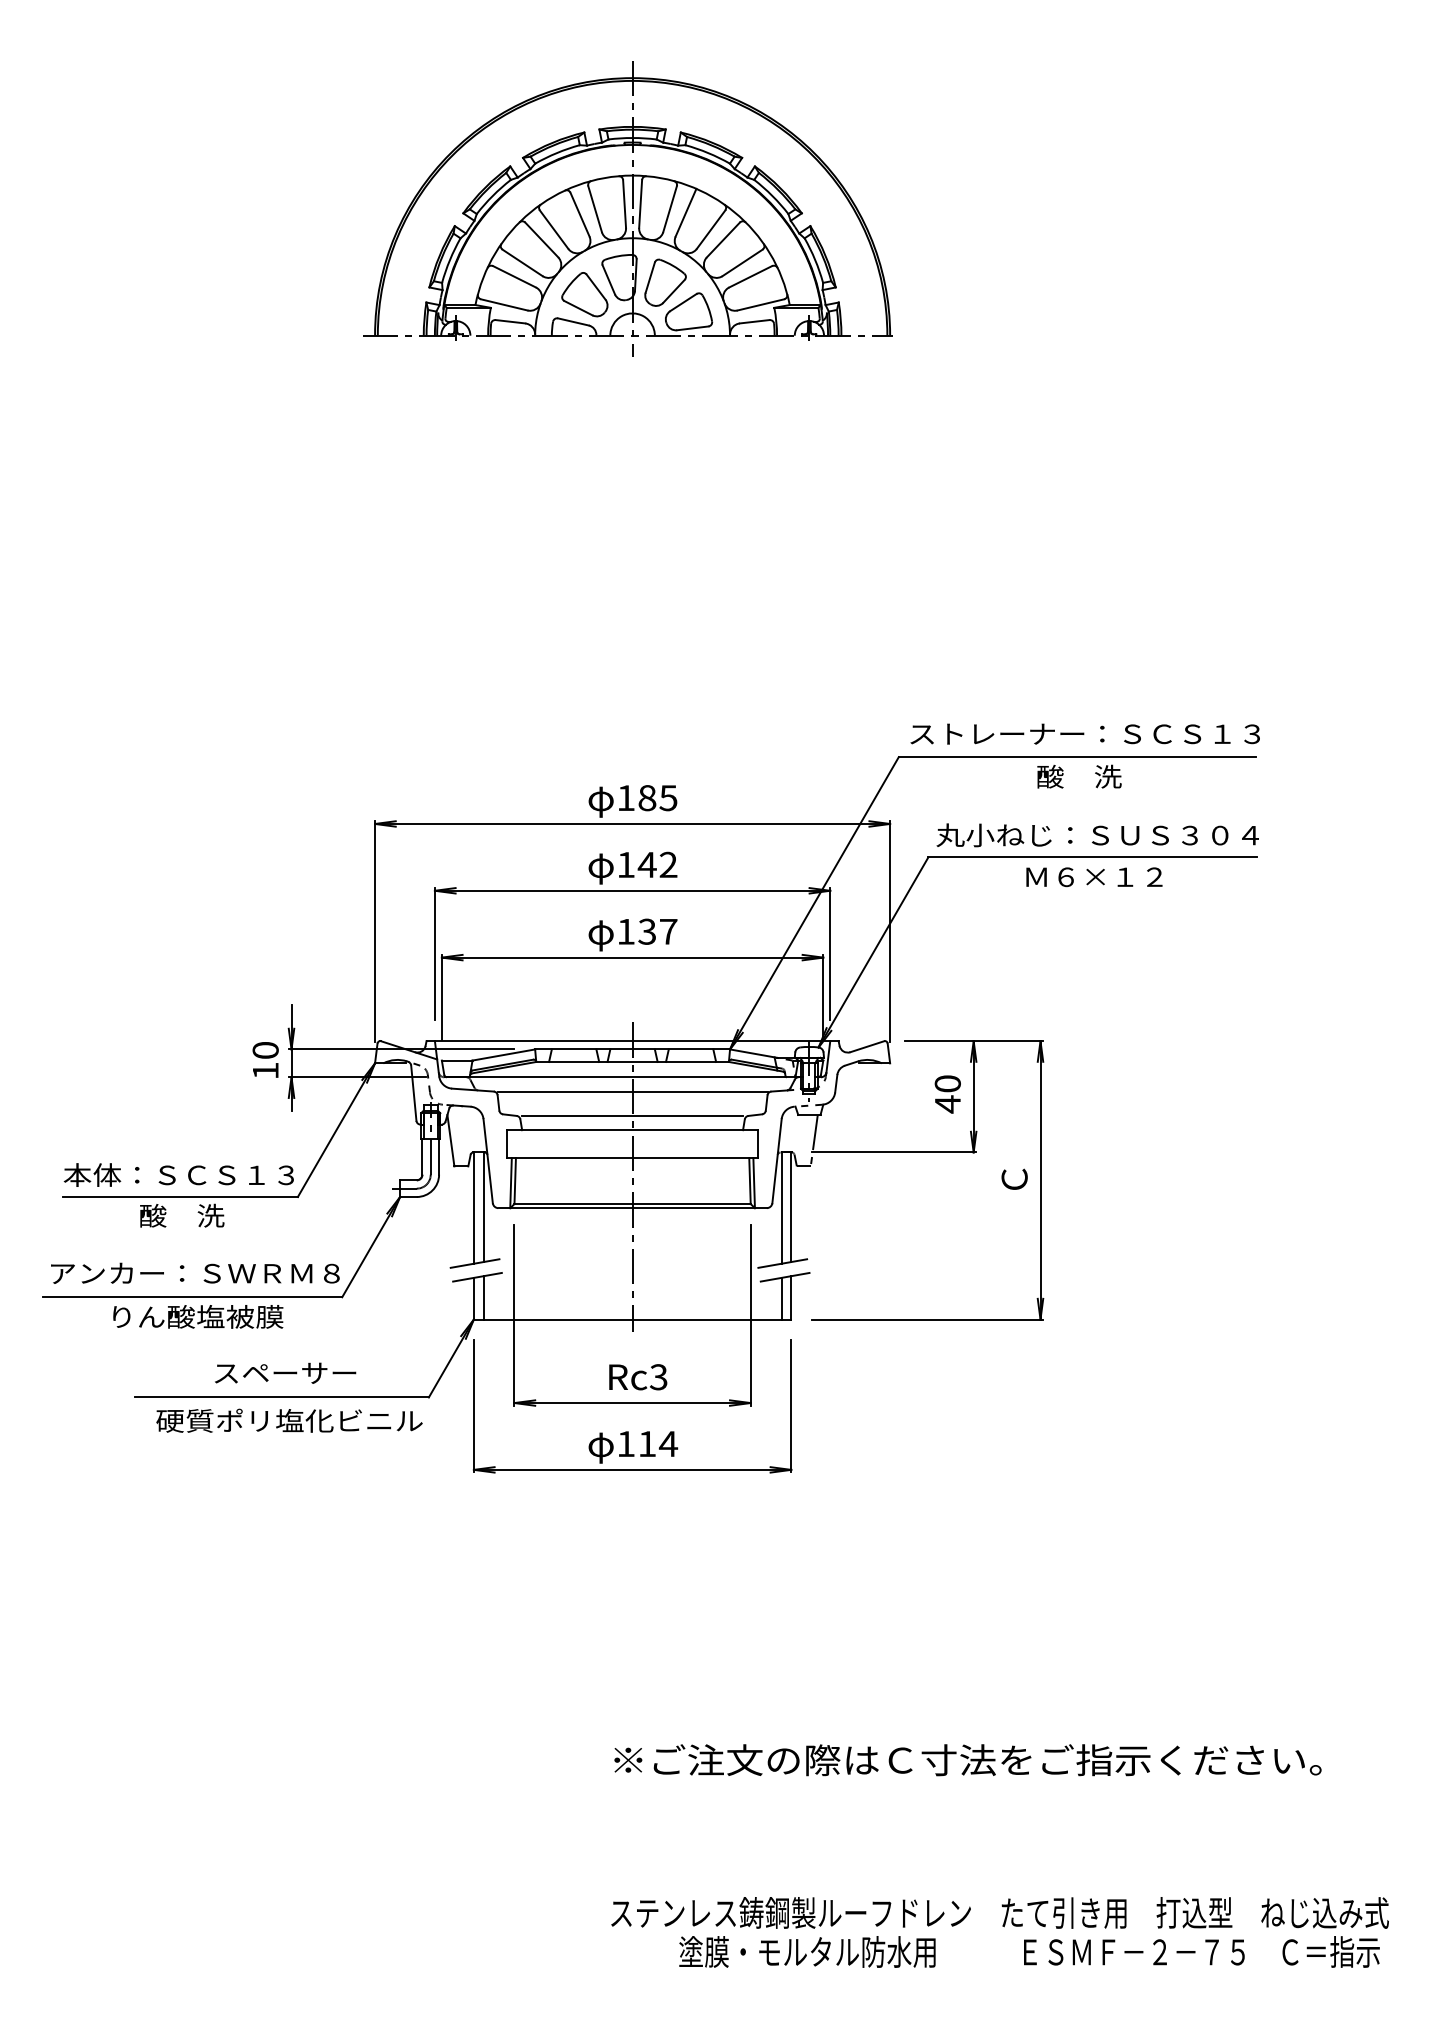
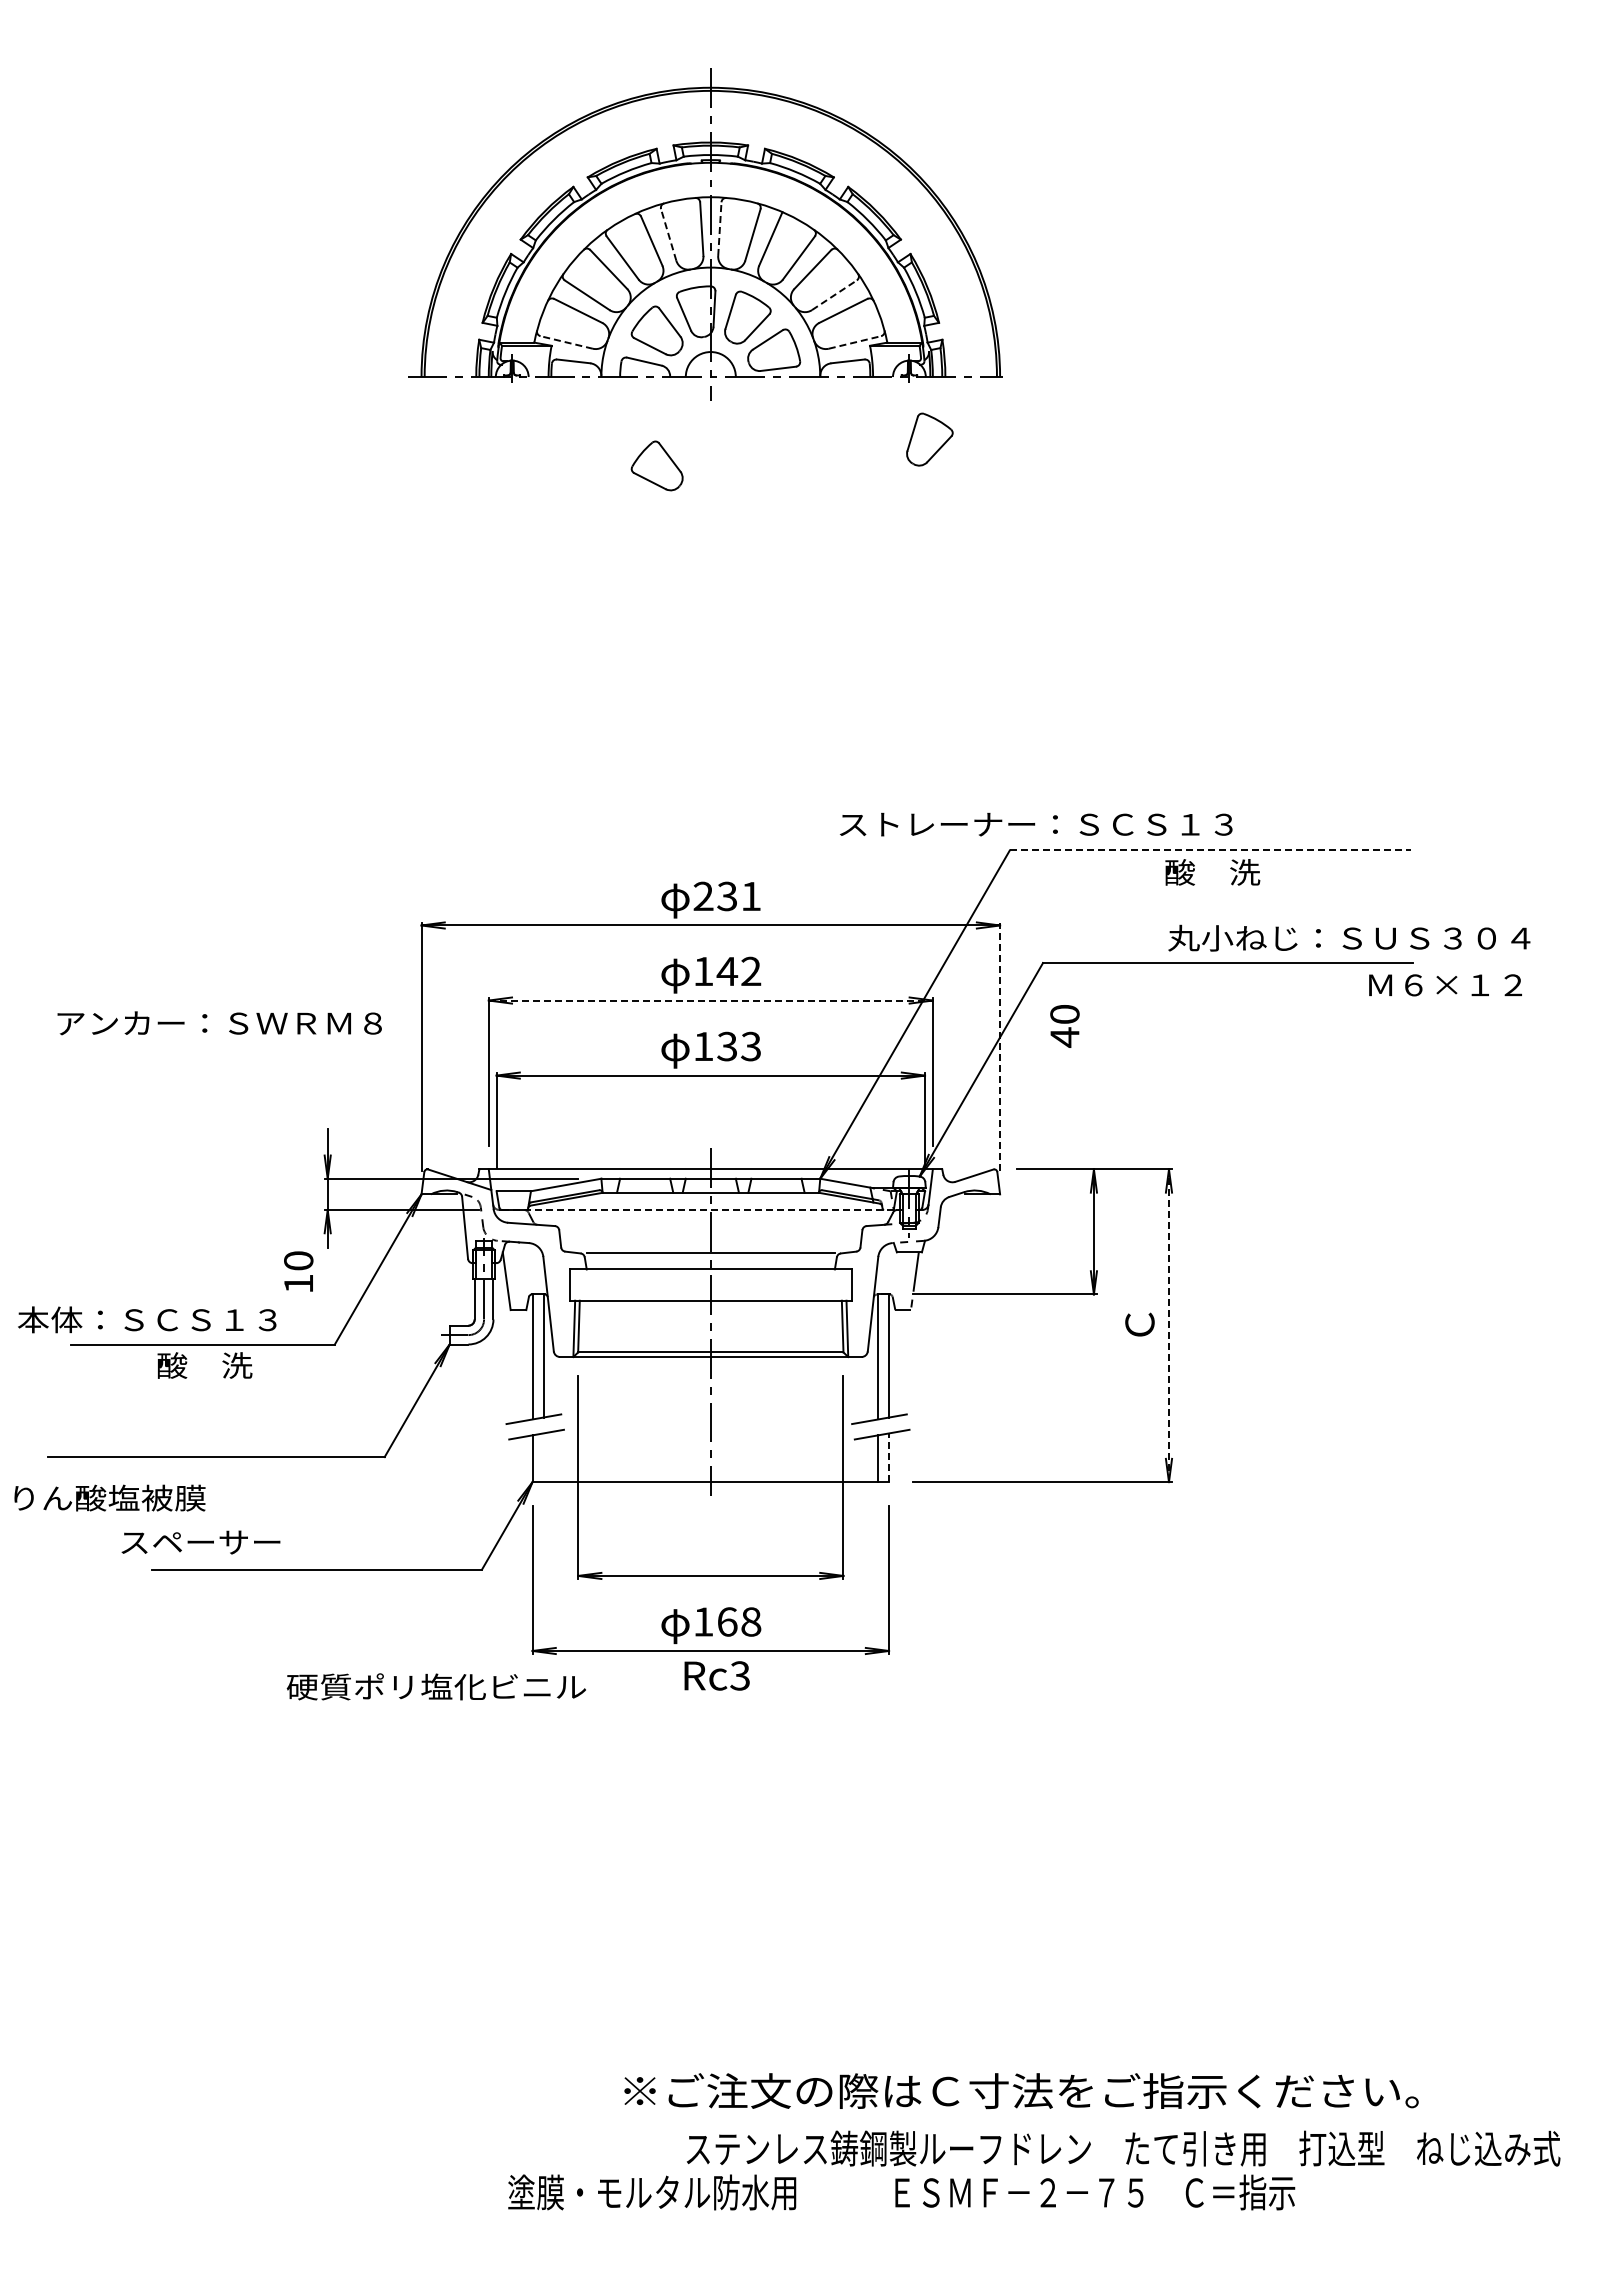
line: (640, 204) -> (719, 229), solid -> dashed
line: (594, 208) -> (668, 234), solid -> dashed
line: (742, 263) -> (834, 295), solid -> dashed
line: (504, 304) -> (566, 342), solid -> dashed
line: (760, 304) -> (854, 342), solid -> dashed
part: (827, 391) -> (929, 439), added
part: (584, 414) -> (656, 465), added
text: (1085, 734) -> (1036, 824), moved
line: (1077, 757) -> (1210, 850), solid -> dashed
text: (646, 798) -> (726, 896), 185 -> 231
text: (1097, 834) -> (1349, 937), moved
text: (1094, 877) -> (1445, 985), moved
line: (633, 890) -> (711, 1000), solid -> dashed
text: (668, 931) -> (751, 1046), 137 -> 133
line: (890, 931) -> (1000, 1046), solid -> dashed
text: (265, 1059) -> (298, 1271), moved
line: (626, 1077) -> (703, 1210), solid -> dashed
line: (632, 1091) -> (710, 1226), removed
text: (947, 1094) -> (1064, 1026), moved
text: (179, 1174) -> (147, 1319), moved
line: (1040, 1180) -> (1168, 1325), solid -> dashed
text: (195, 1273) -> (219, 1023), moved
line: (483, 1297) -> (543, 1457), removed
line: (791, 1297) -> (889, 1457), solid -> dashed
text: (197, 1316) -> (109, 1497), moved
text: (285, 1373) -> (200, 1542), moved
text: (637, 1376) -> (716, 1675), moved
text: (288, 1420) -> (435, 1686), moved
text: (658, 1443) -> (739, 1621), 114 -> 168
text: (967, 1760) -> (1021, 2091), moved
text: (1029, 1951) -> (901, 2192), moved

